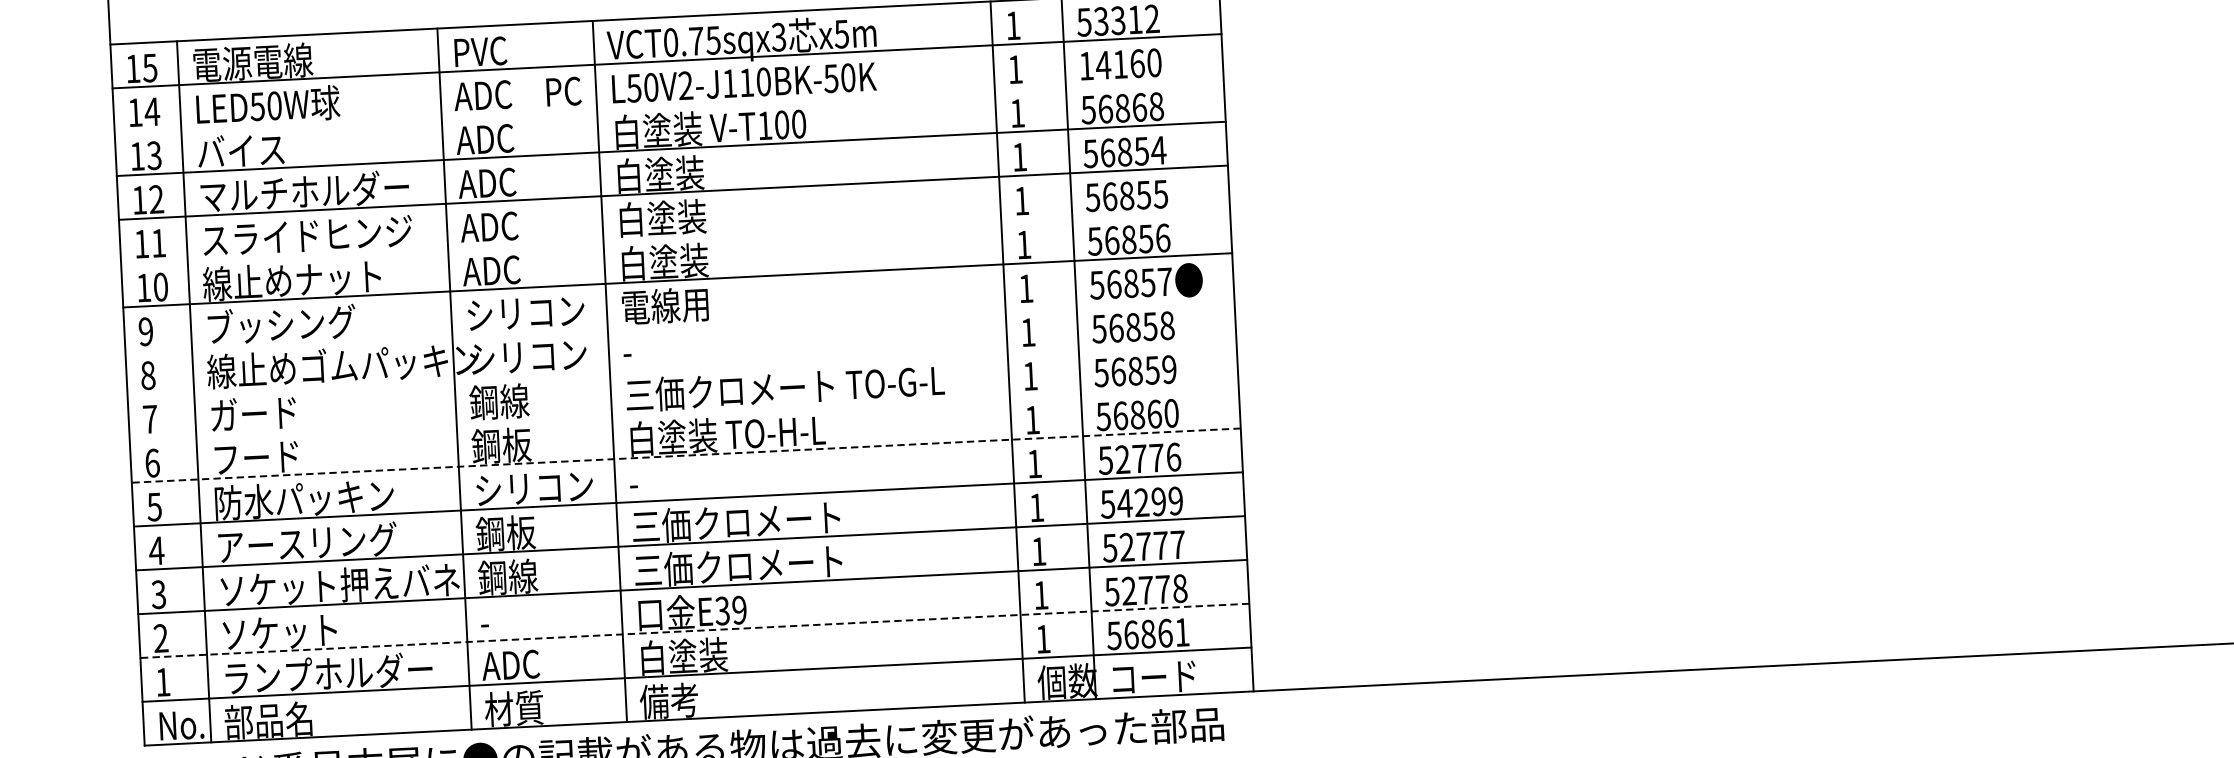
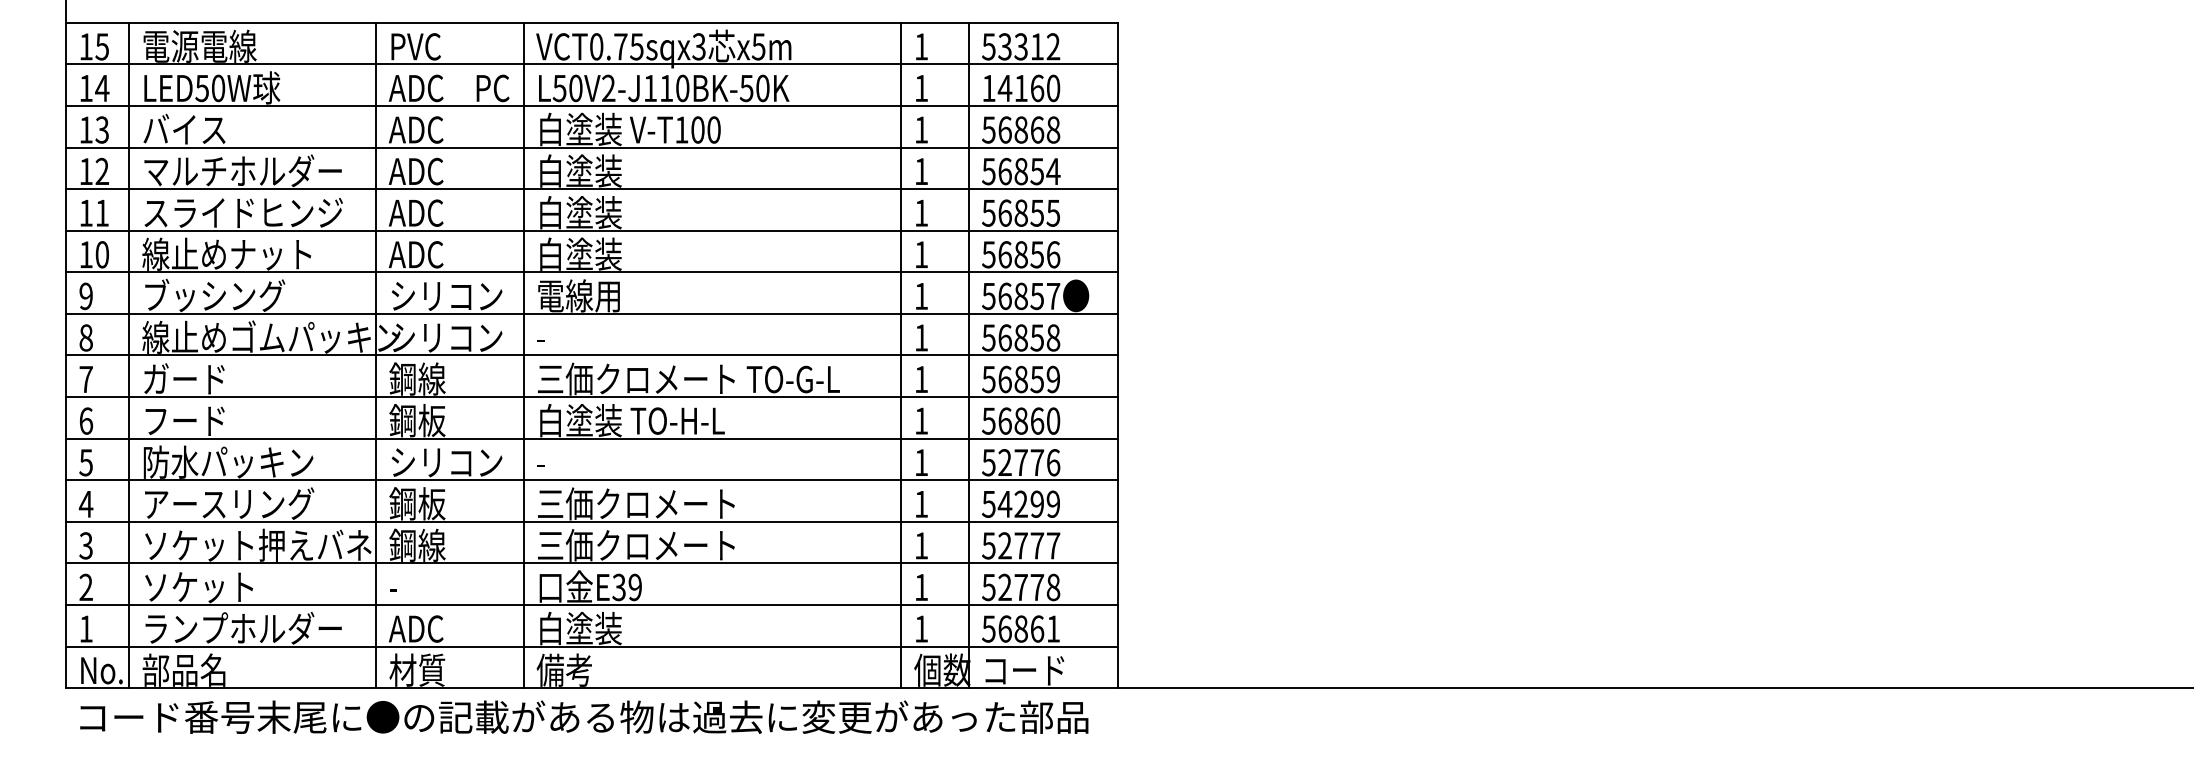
line: (668, 104) -> (591, 105), added
line: (675, 236) -> (591, 230), added
line: (679, 323) -> (591, 313), added
line: (681, 368) -> (591, 355), added
line: (683, 412) -> (591, 397), added
line: (685, 455) -> (591, 438), dashed -> solid
line: (694, 630) -> (591, 604), dashed -> solid

